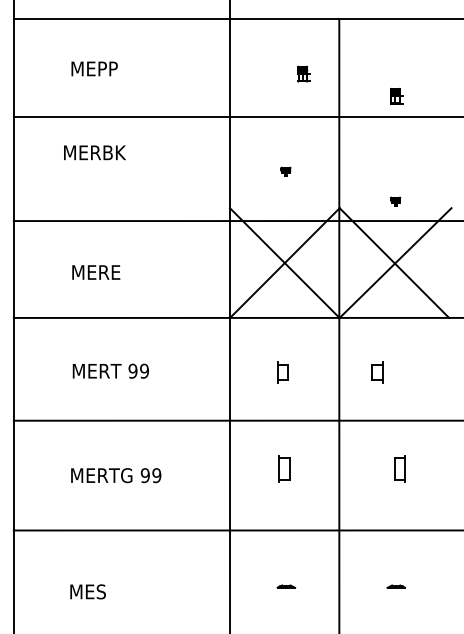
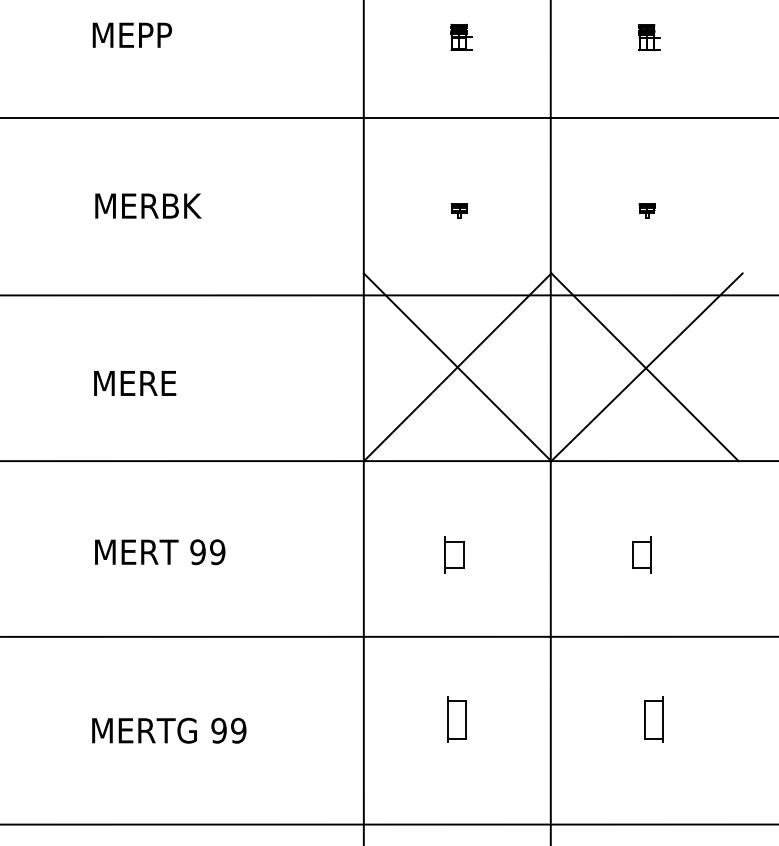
part: (303, 73) -> (460, 36), moved
part: (396, 96) -> (648, 37), moved
text: (94, 152) -> (147, 205), moved
part: (395, 201) -> (646, 210), moved
part: (377, 372) -> (641, 554), moved

